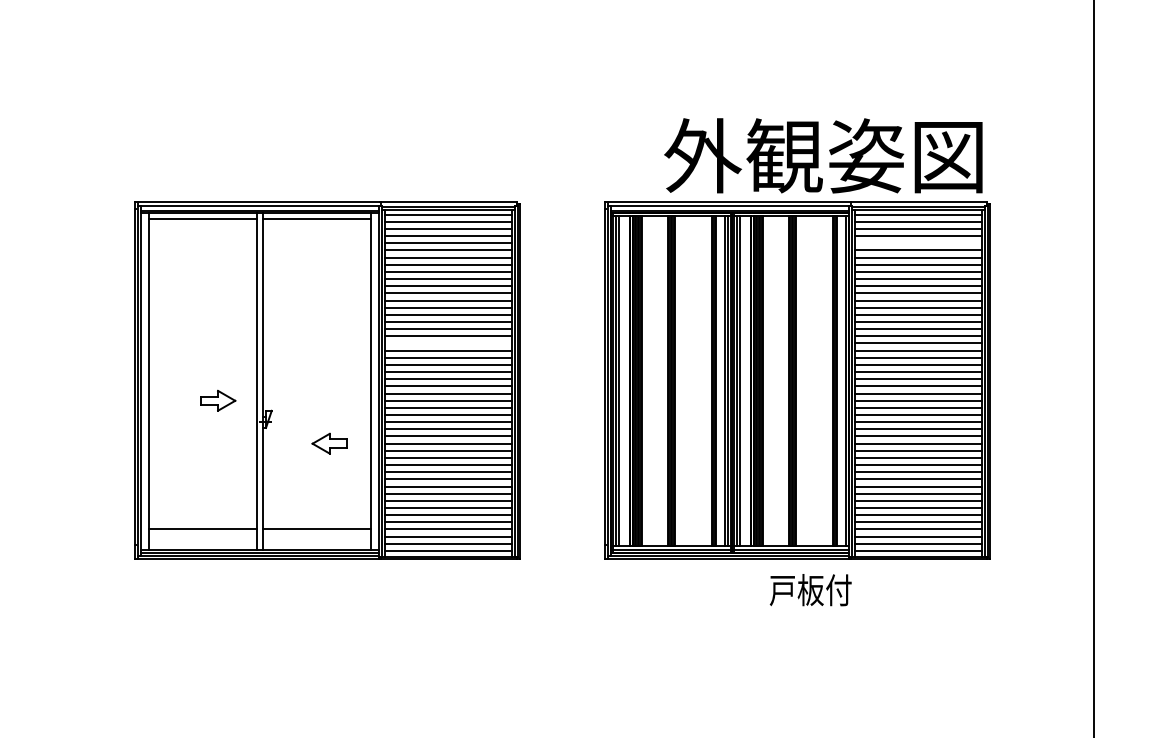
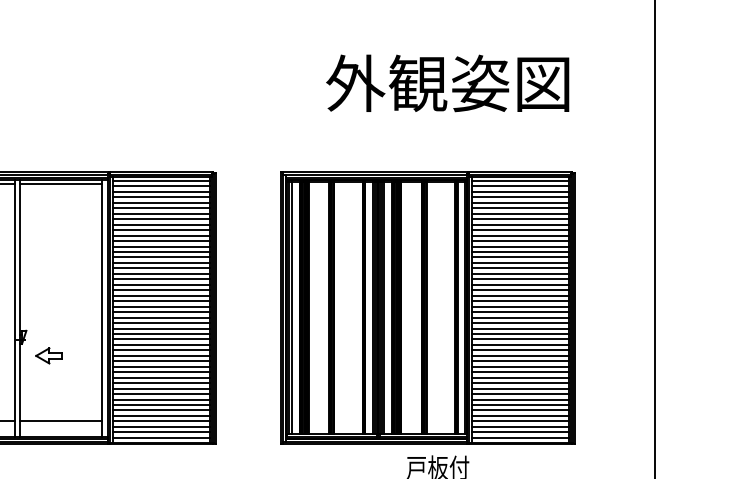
text: (823, 155) -> (447, 83), moved
line: (917, 243) -> (519, 203), added
line: (447, 343) -> (160, 279), added
part: (329, 443) -> (49, 355), moved

